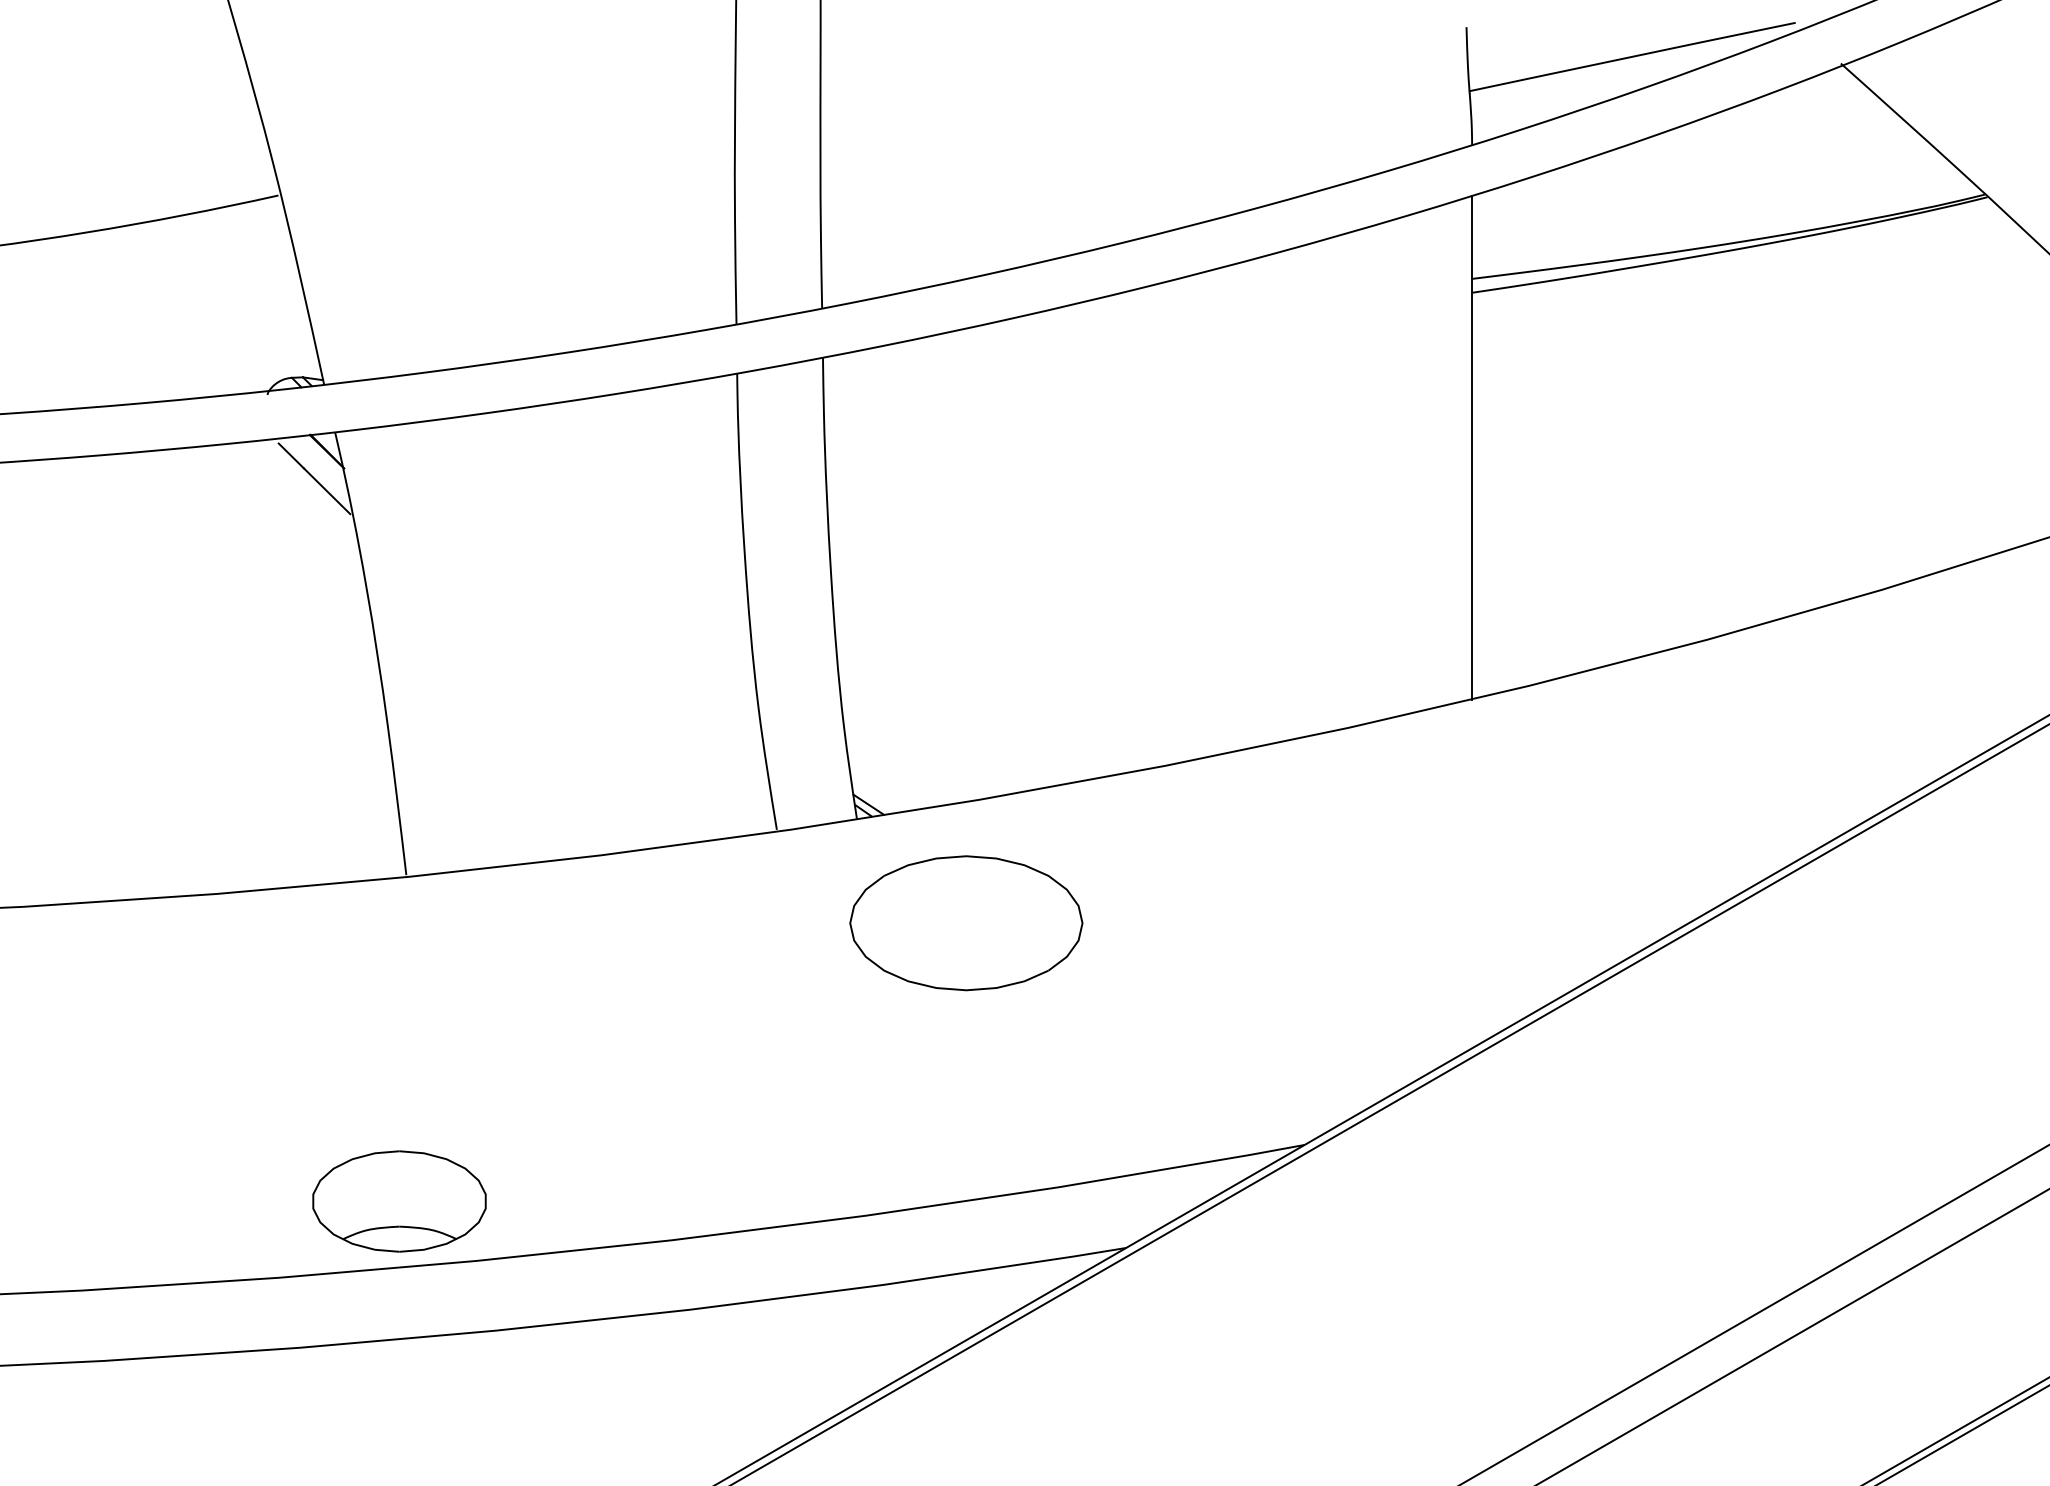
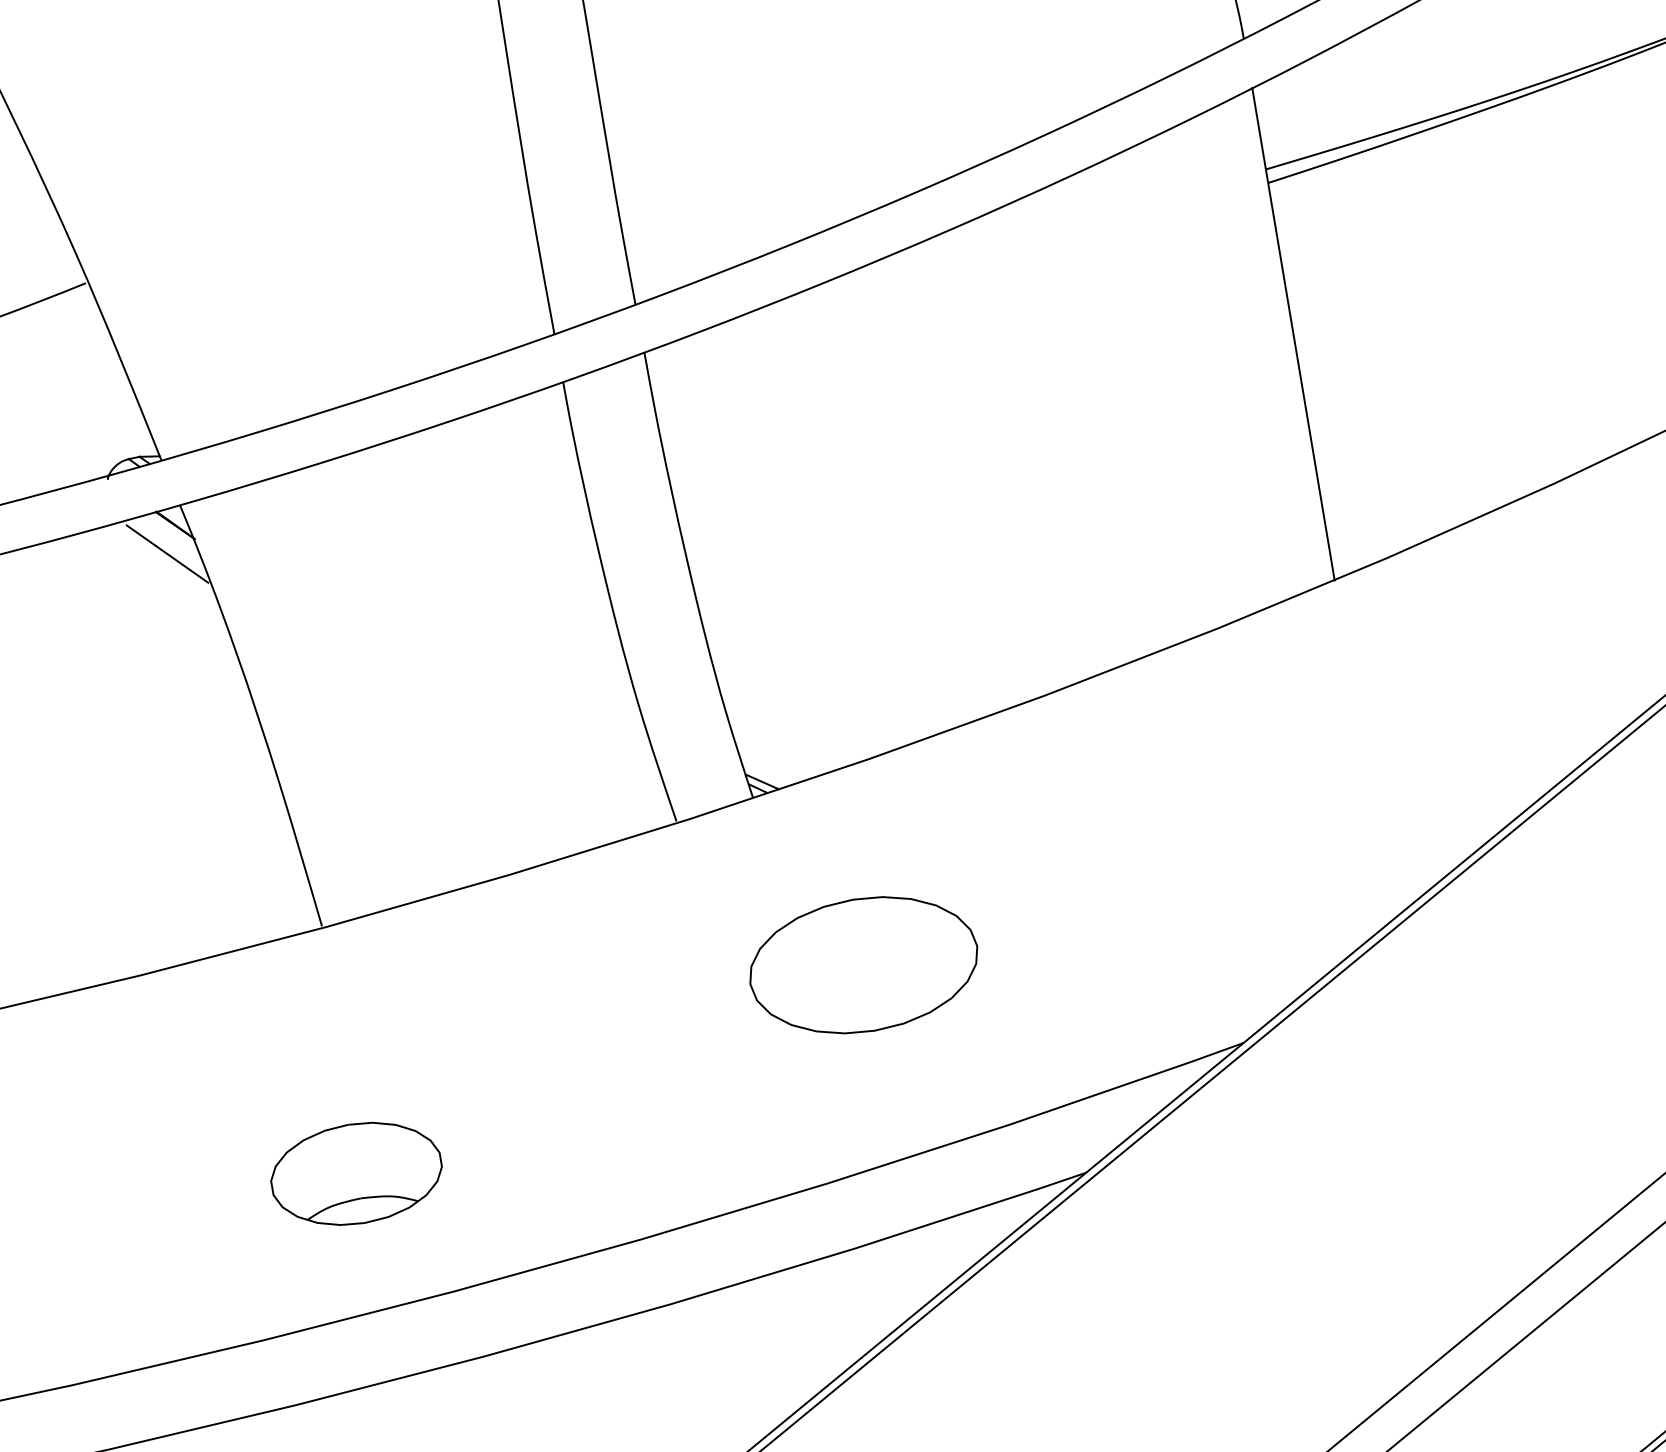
part: (966, 923) -> (863, 965), moved
part: (399, 1201) -> (356, 1173), moved

